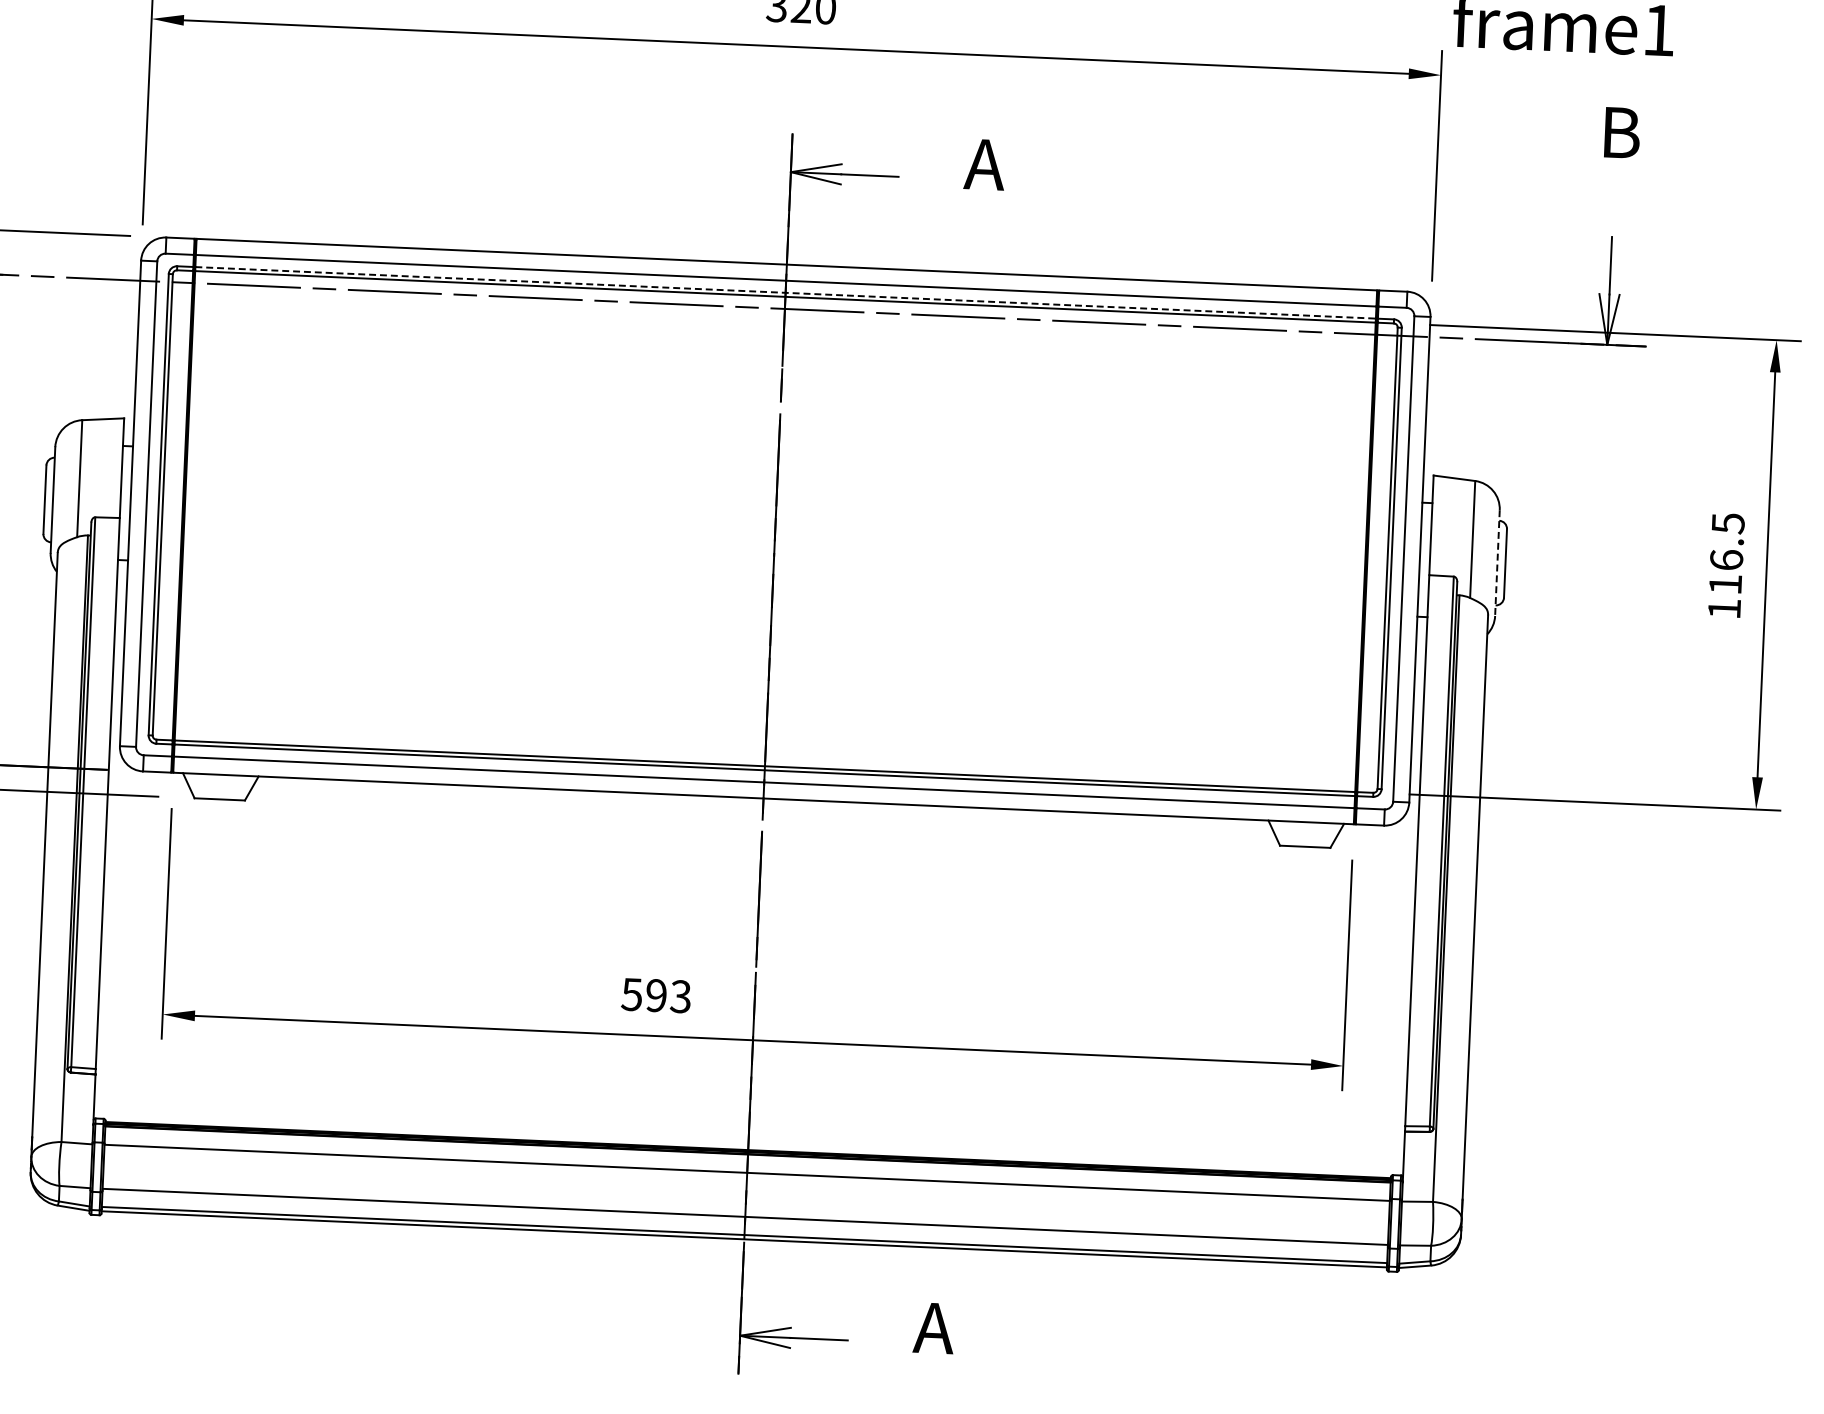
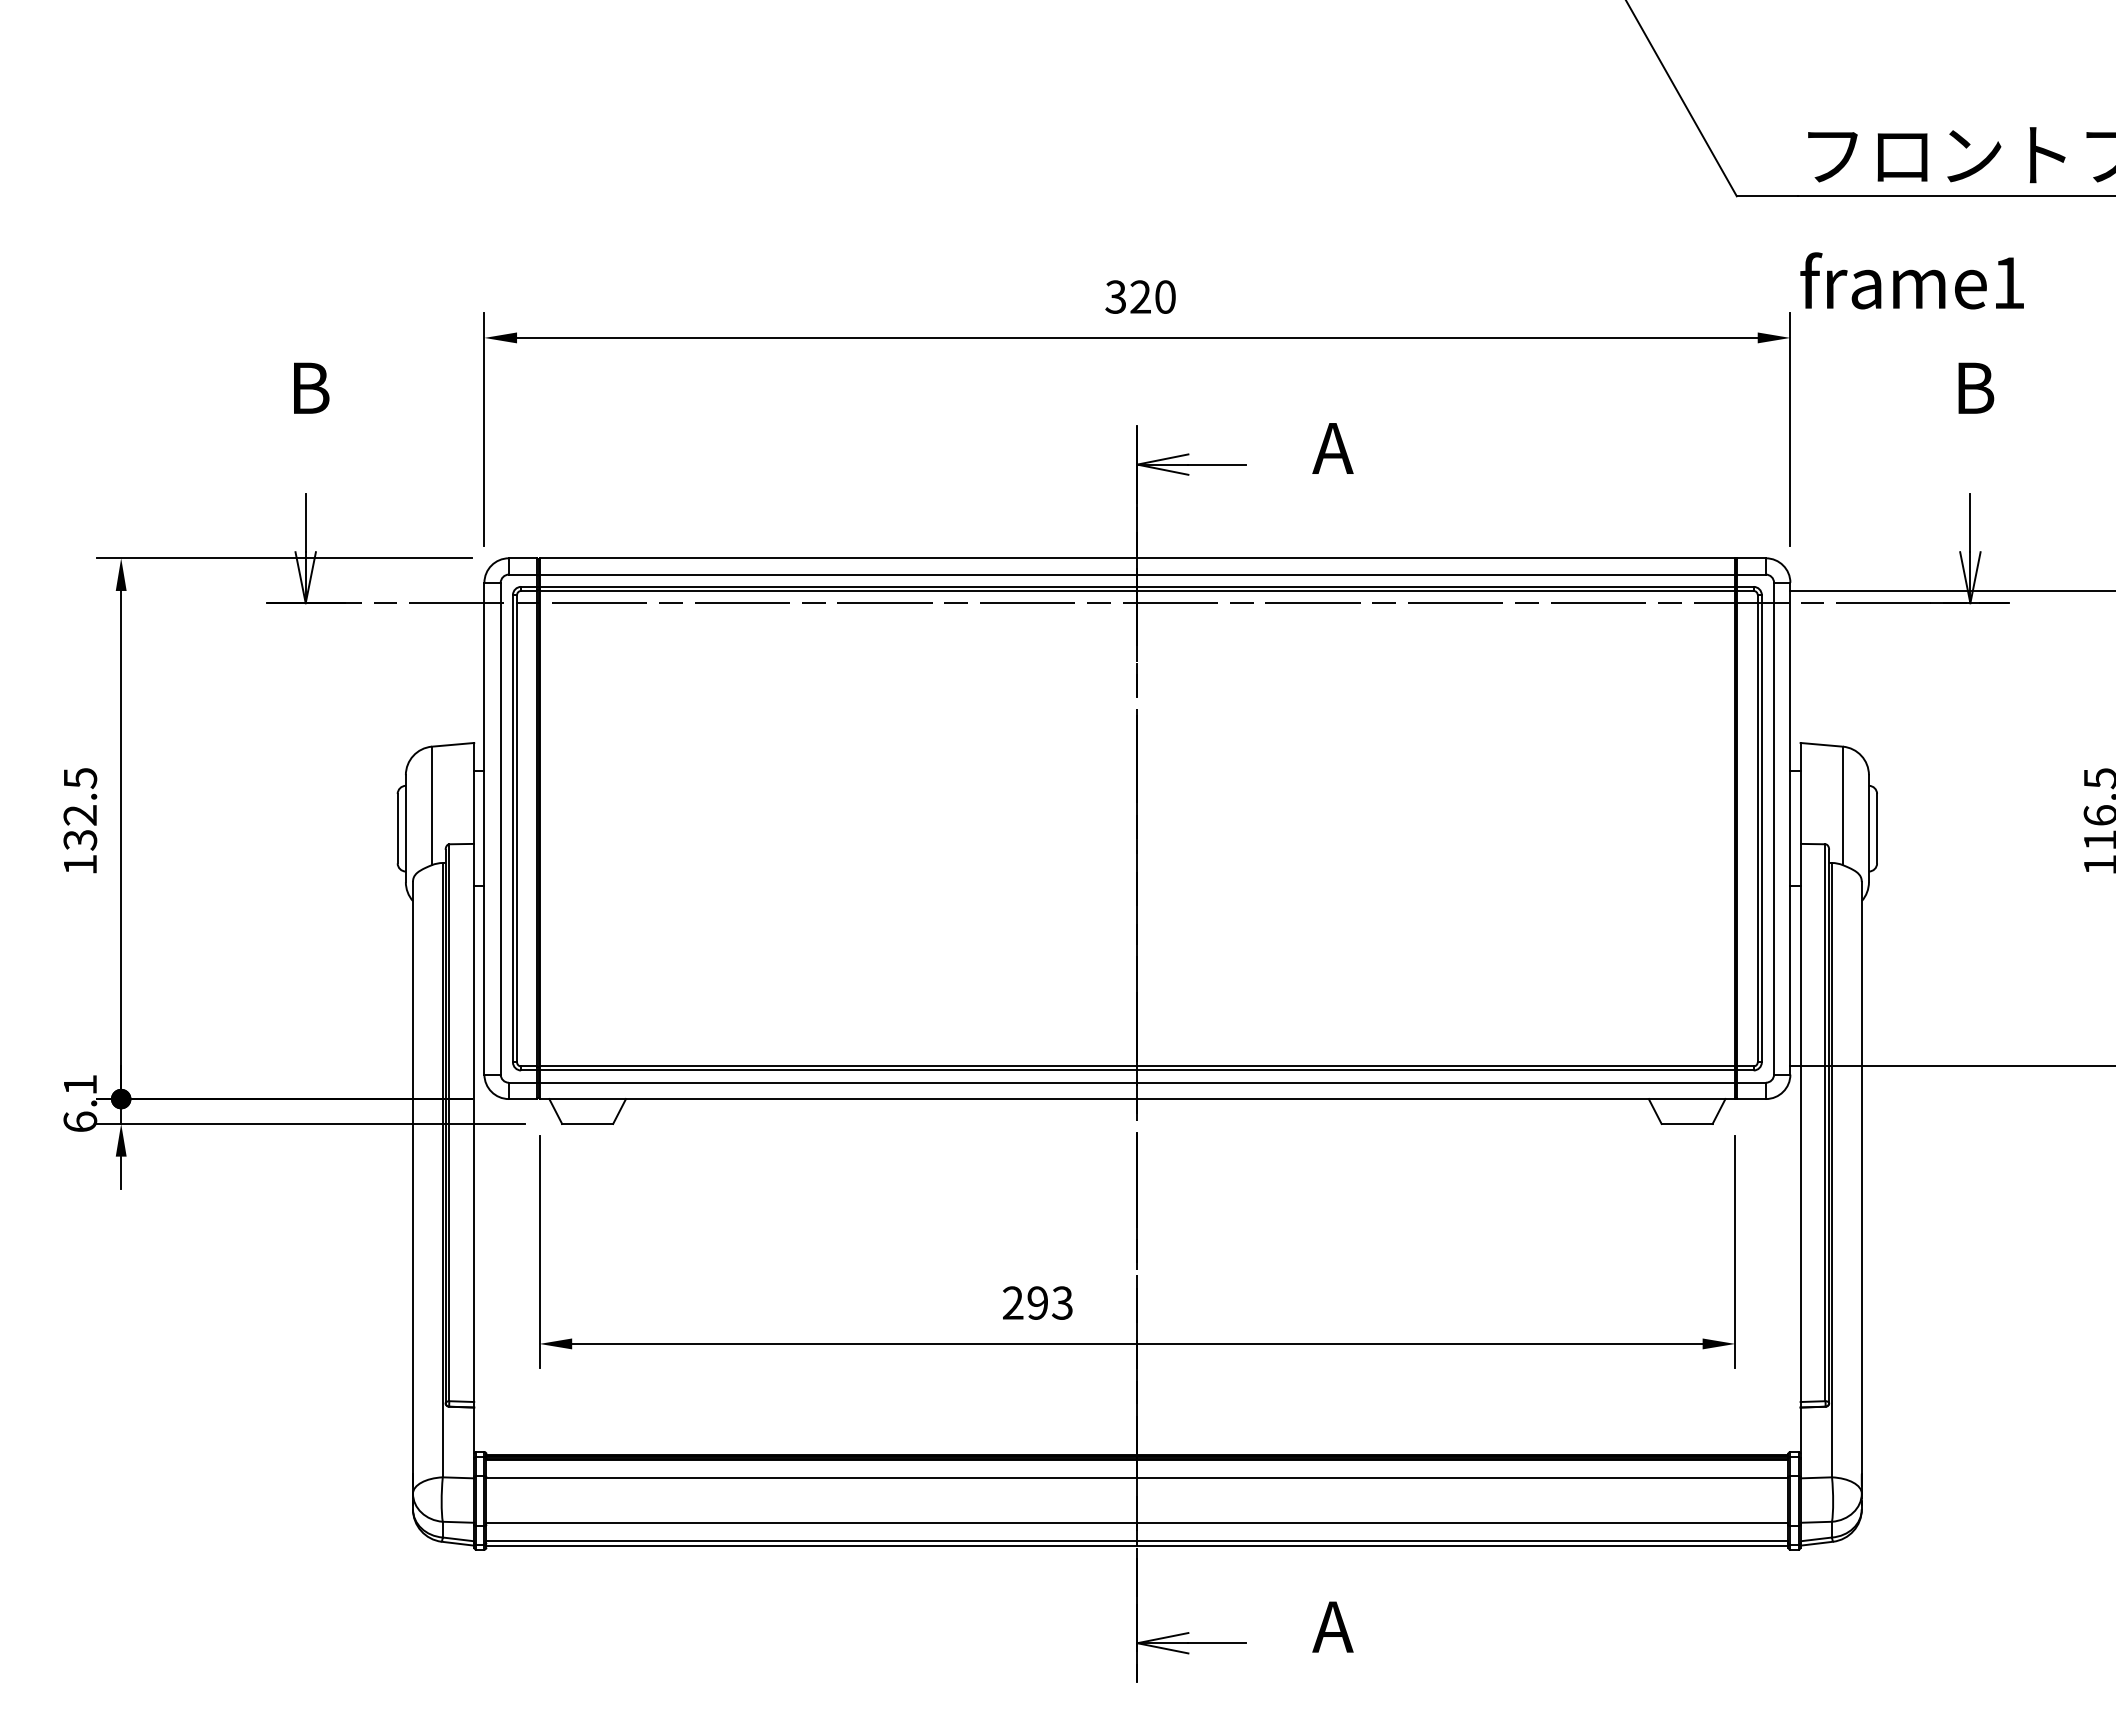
line: (785, 292) -> (1137, 586), dashed -> solid
line: (1497, 562) -> (1868, 828), dashed -> solid
text: (631, 993) -> (1012, 1302), 593 -> 293

